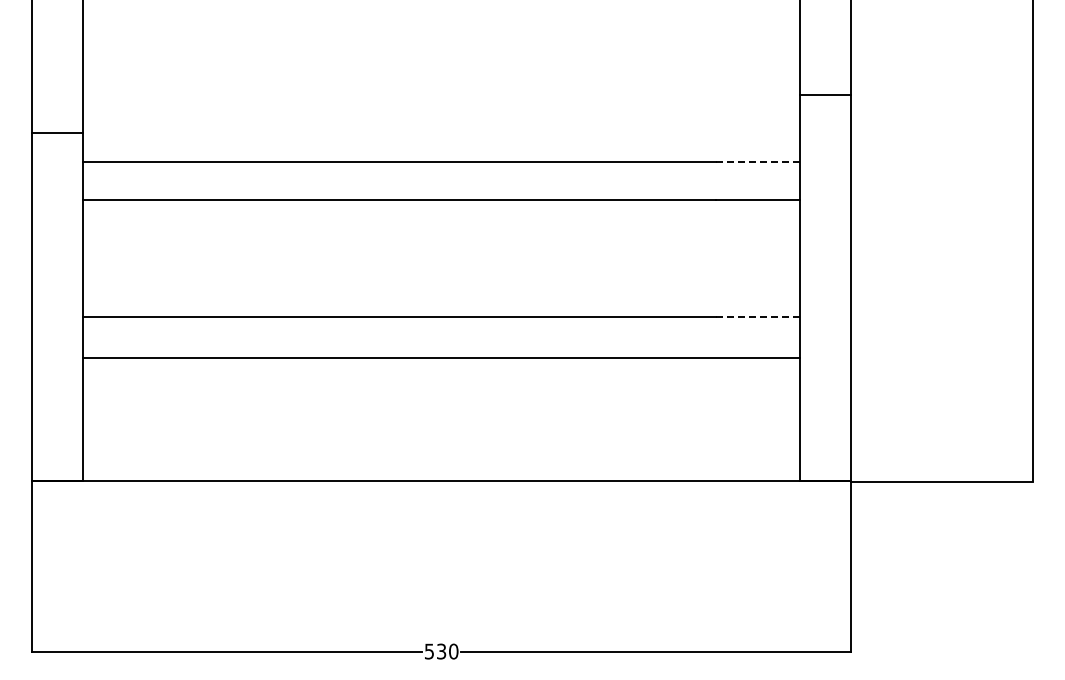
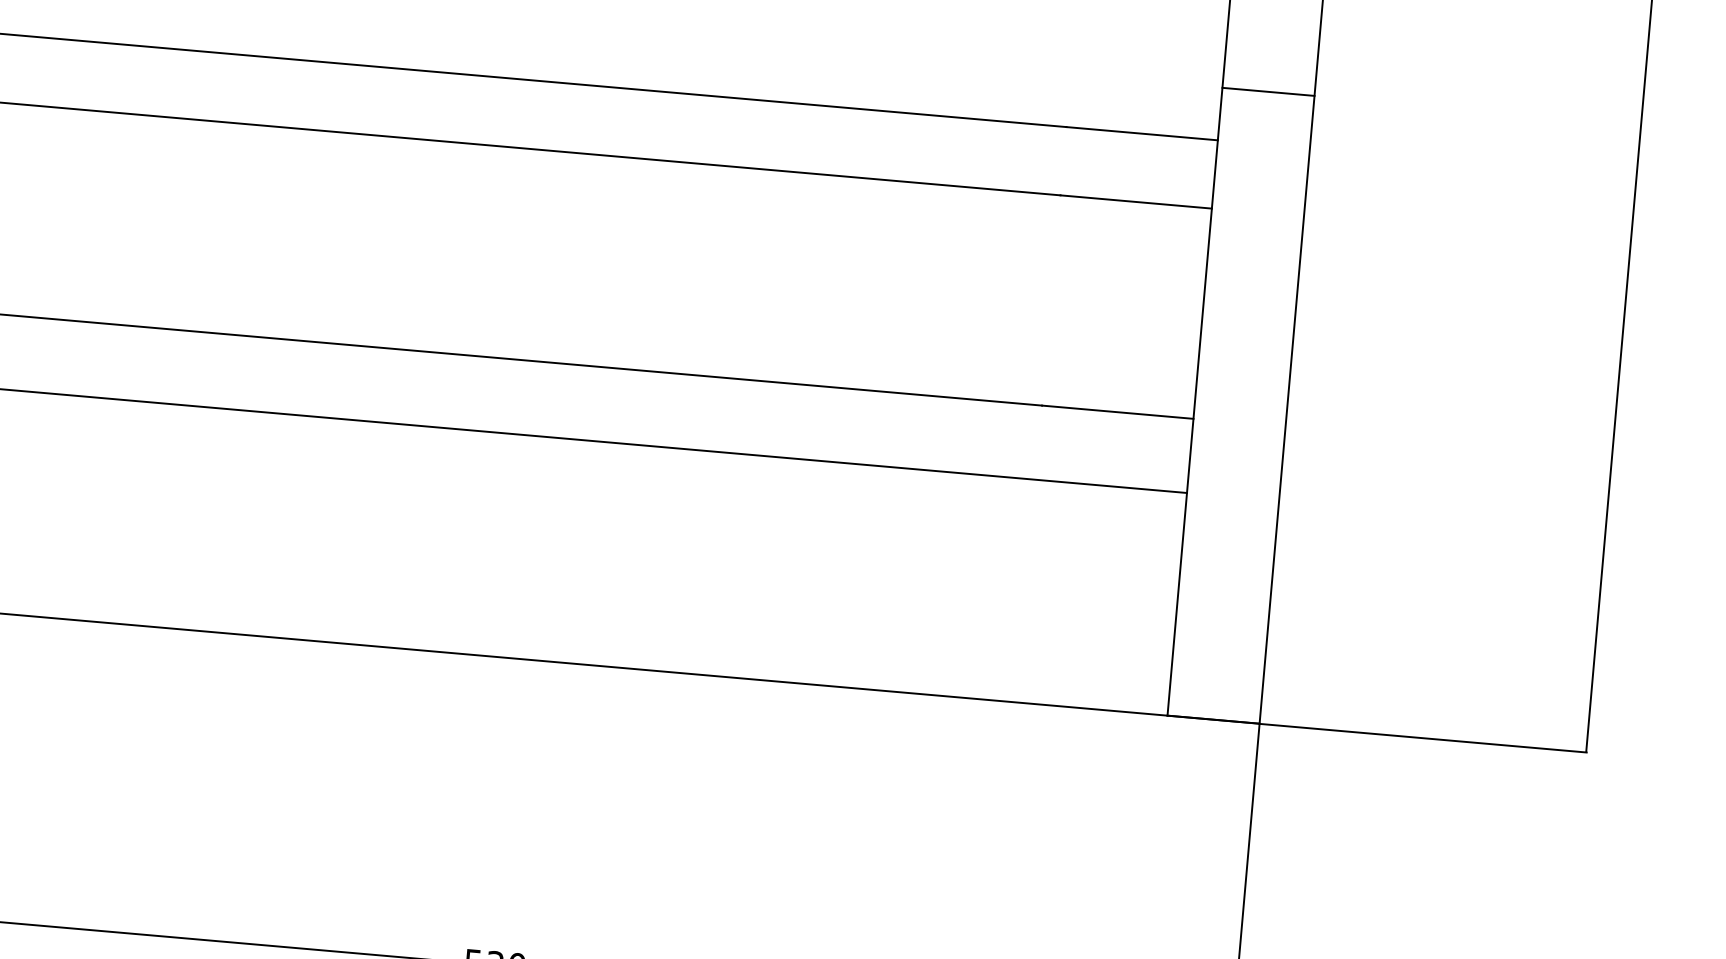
line: (825, 94) -> (1268, 91), moved
line: (758, 161) -> (1142, 132), dashed -> solid
line: (758, 316) -> (1118, 412), dashed -> solid

